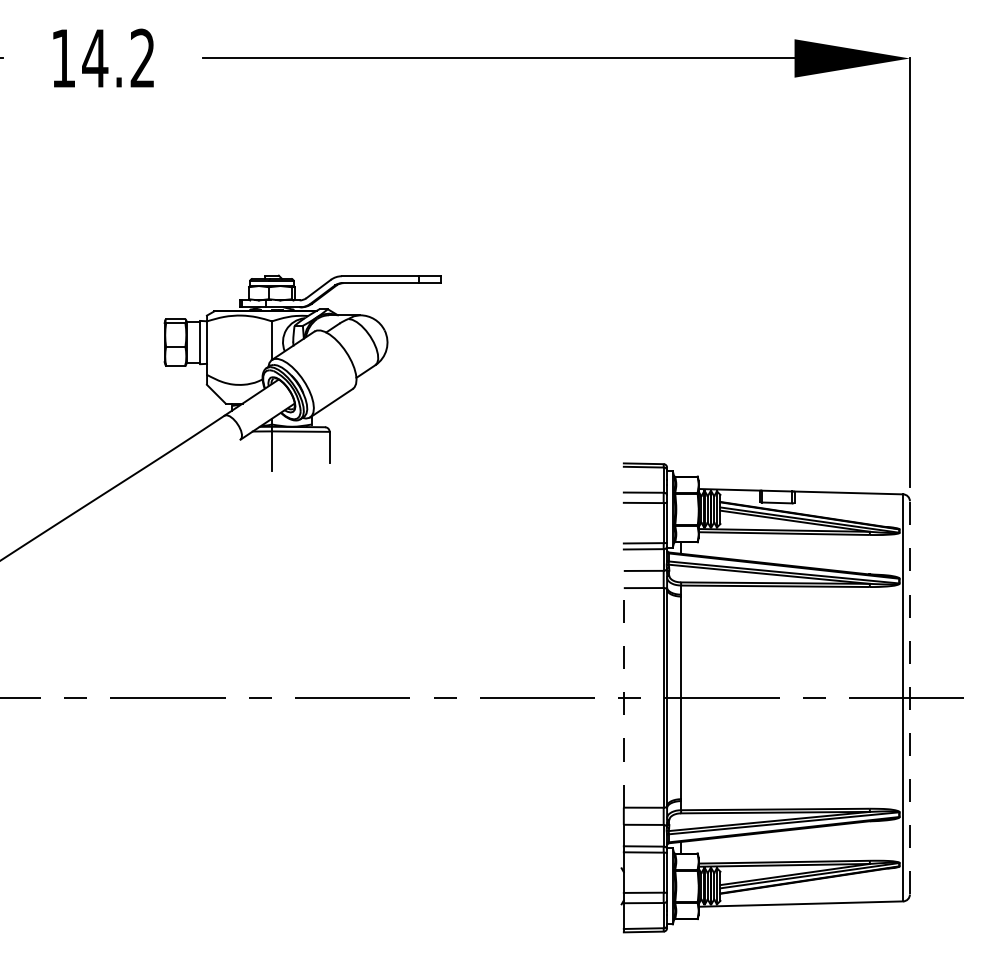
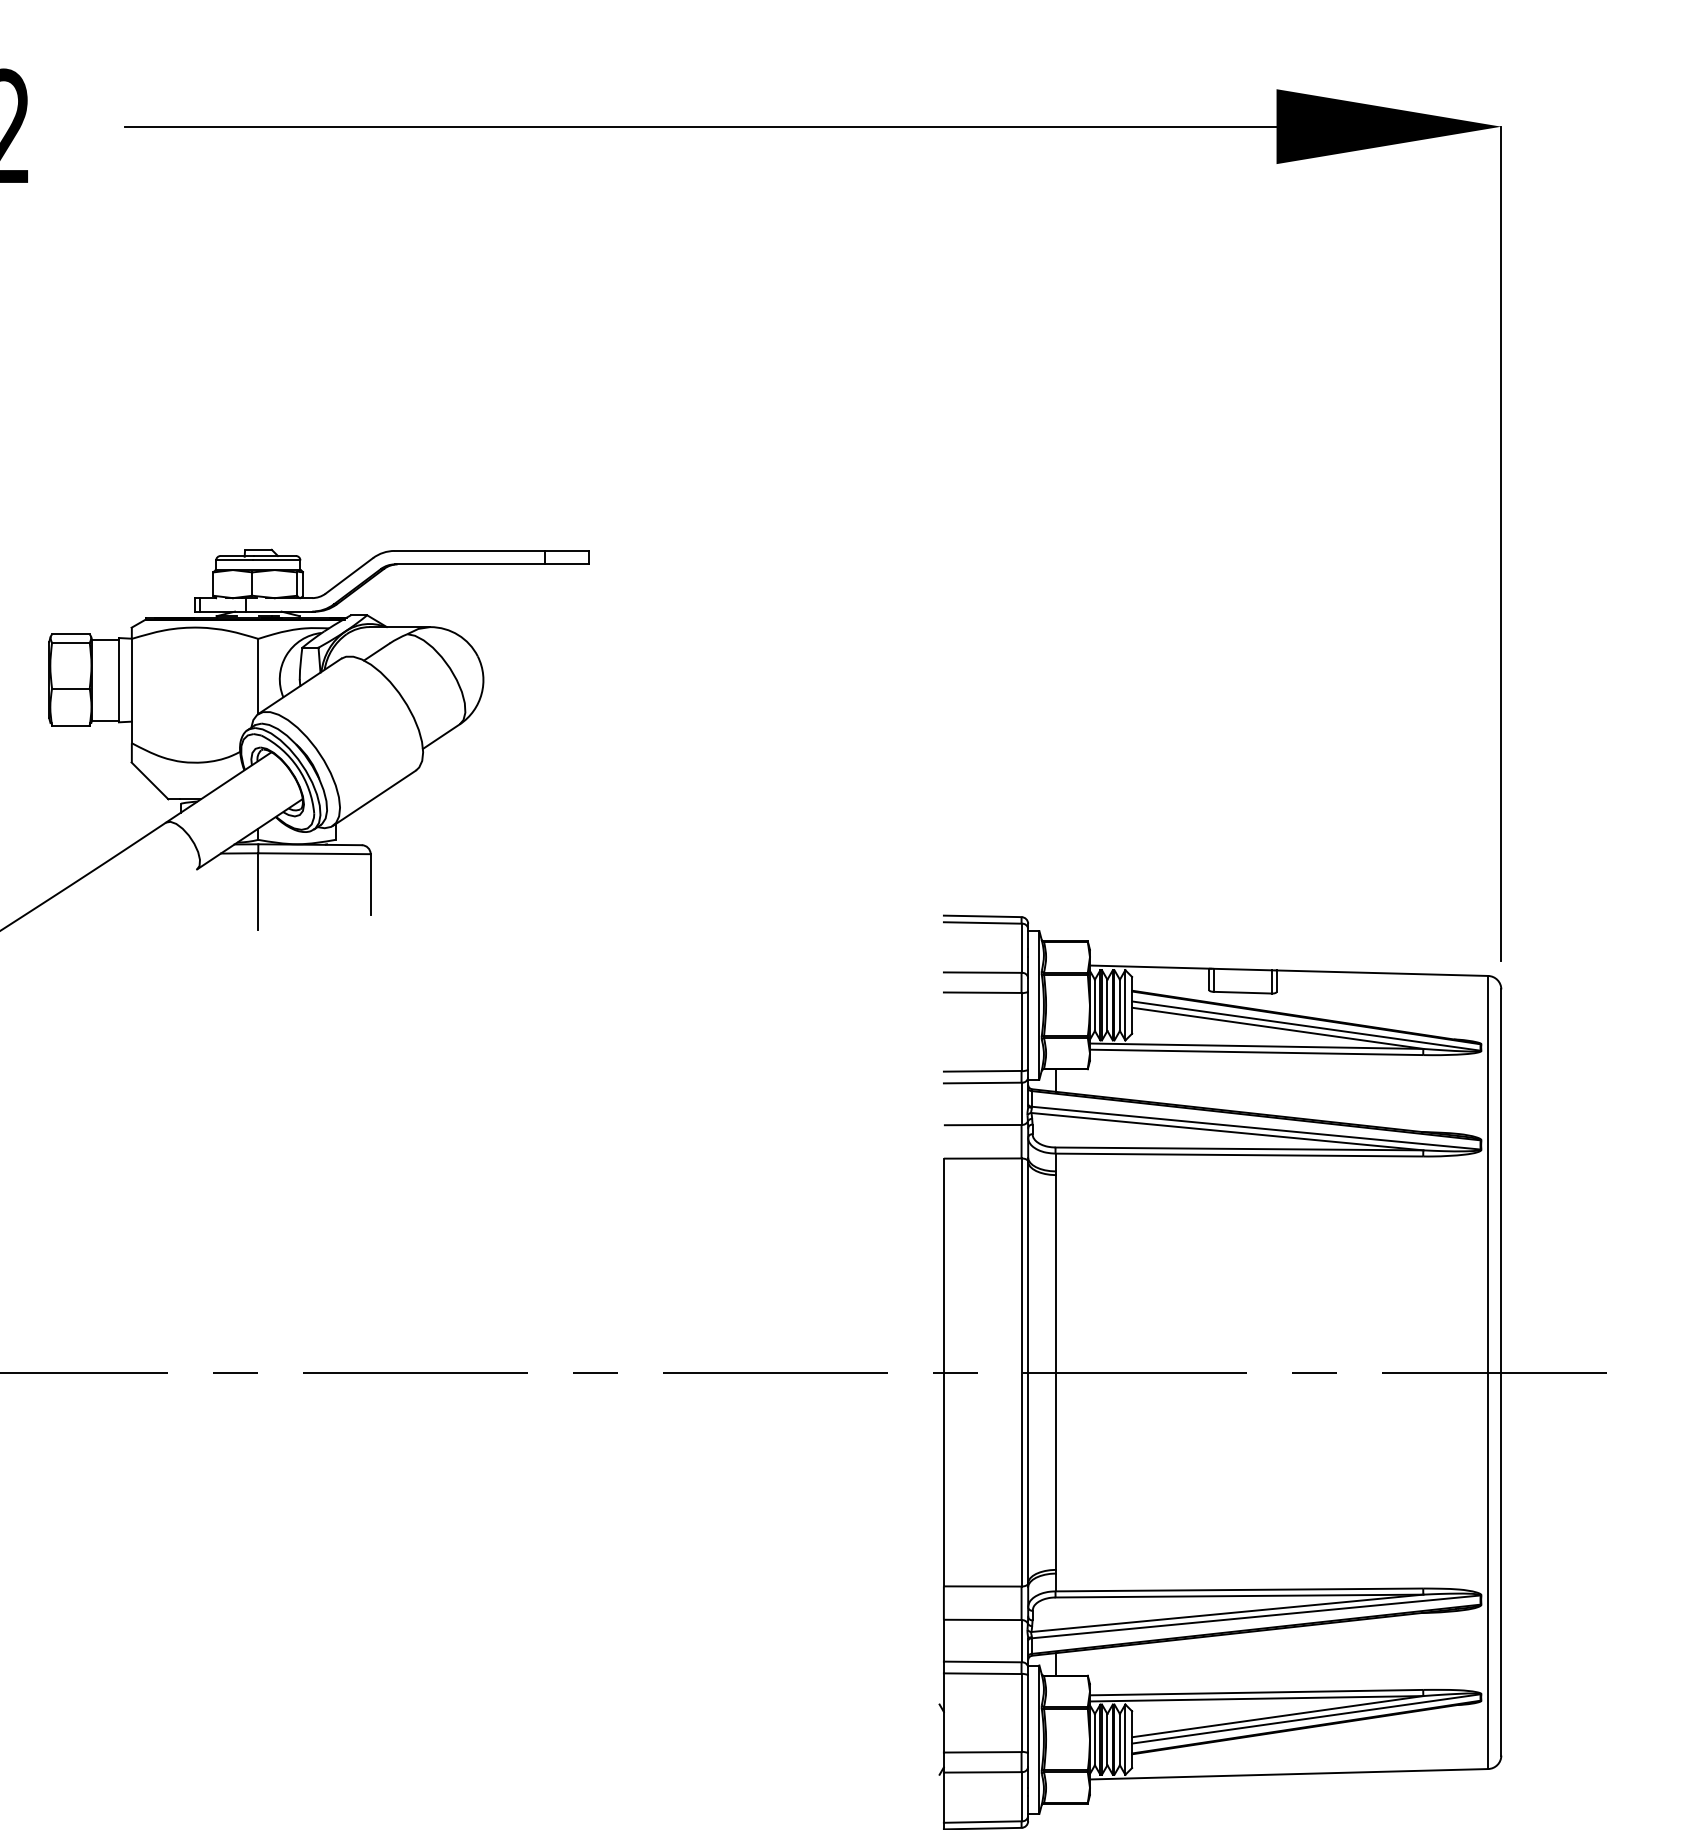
line: (623, 697) -> (943, 1371), dashed -> solid
line: (909, 697) -> (1500, 1371), dashed -> solid

